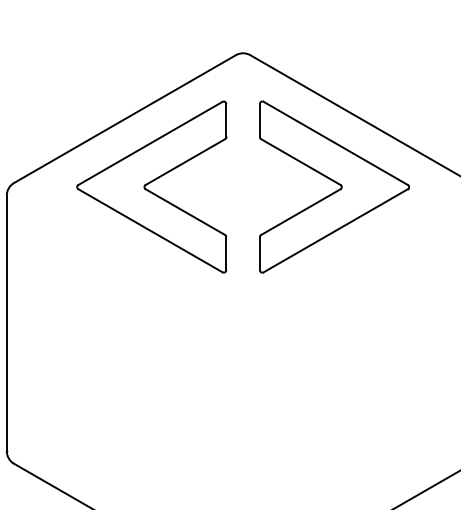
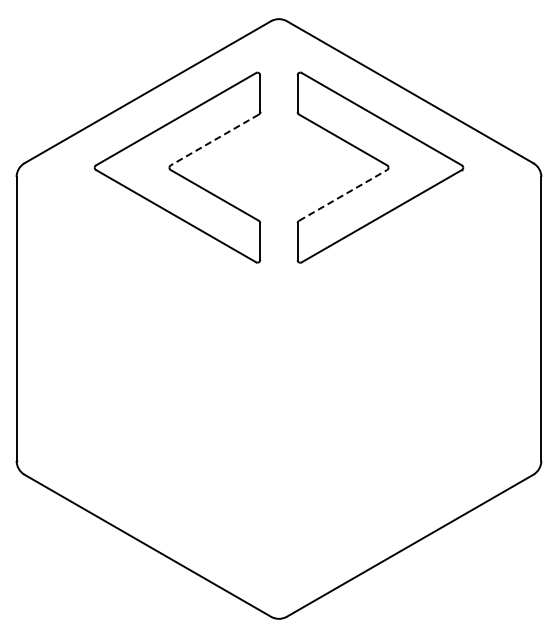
line: (185, 161) -> (214, 139), solid -> dashed
line: (301, 212) -> (343, 195), solid -> dashed

